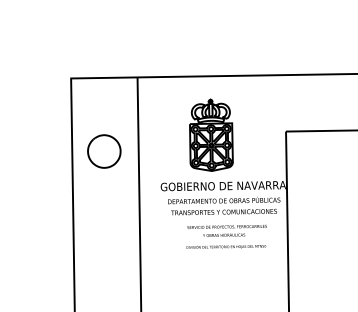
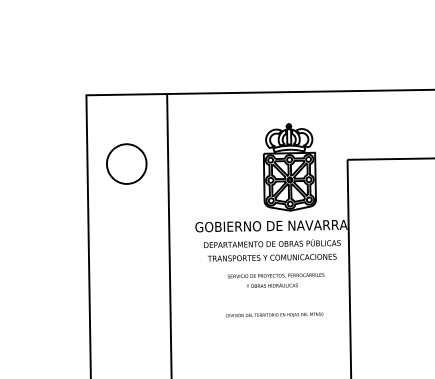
part: (211, 135) -> (289, 167), moved
part: (104, 151) -> (126, 163), moved
text: (225, 246) -> (274, 314), moved

